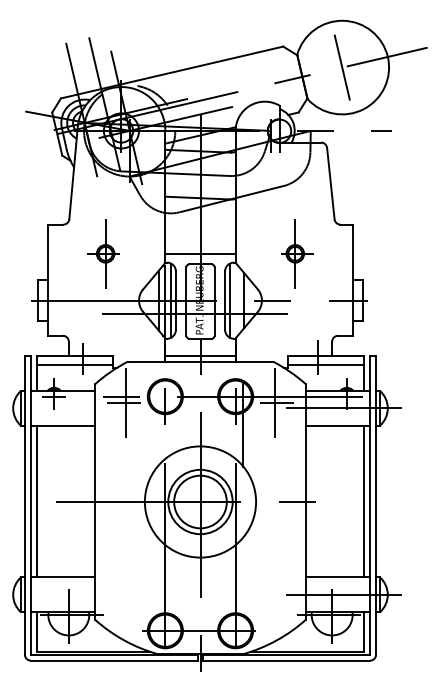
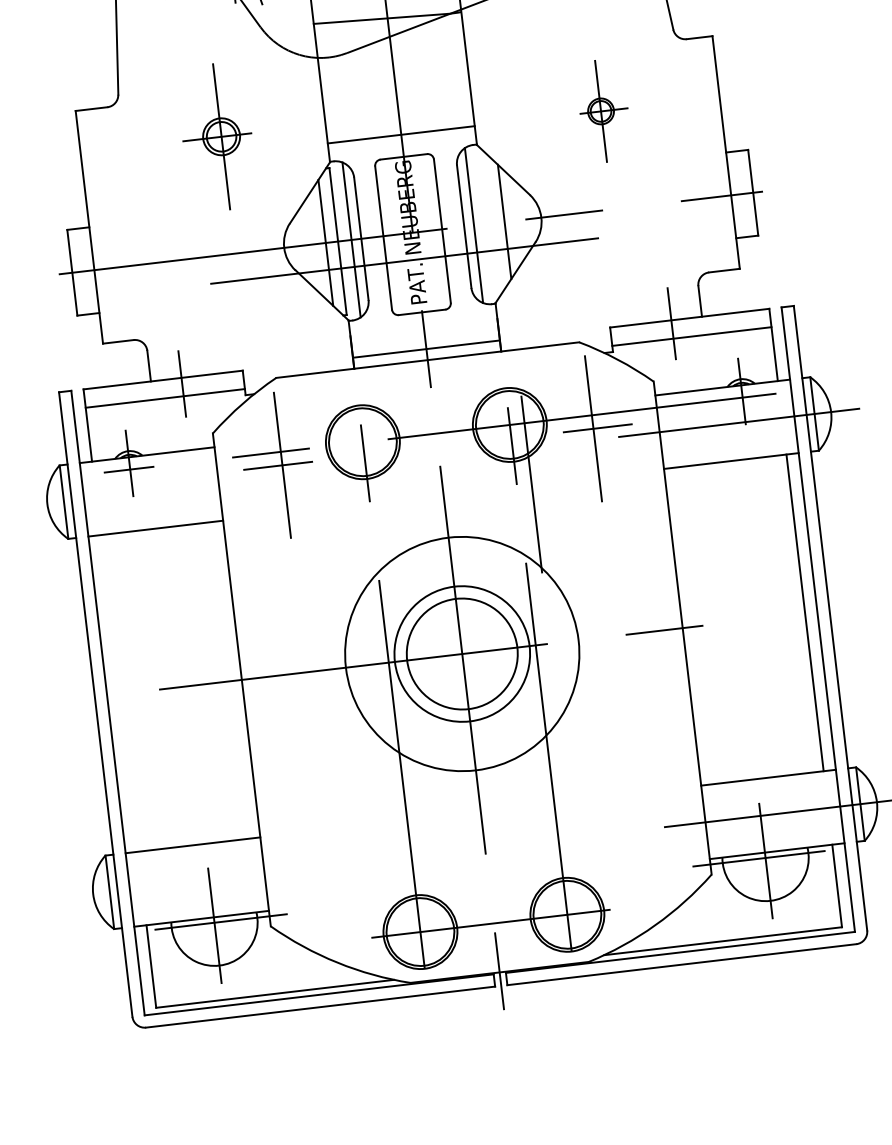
part: (103, 253) -> (216, 136), moved
part: (297, 253) -> (604, 110), size x0.7
line: (36, 501) -> (119, 693), removed

